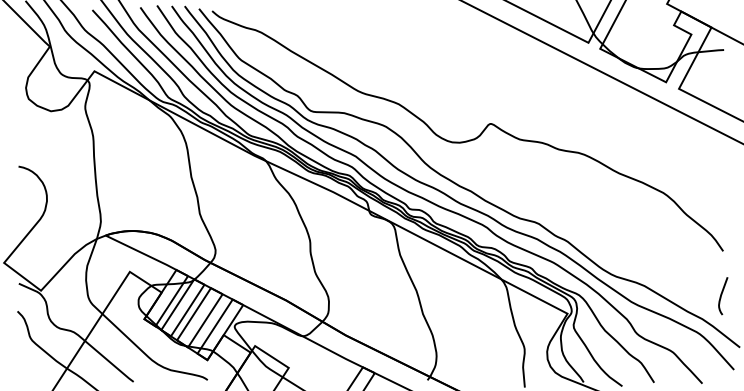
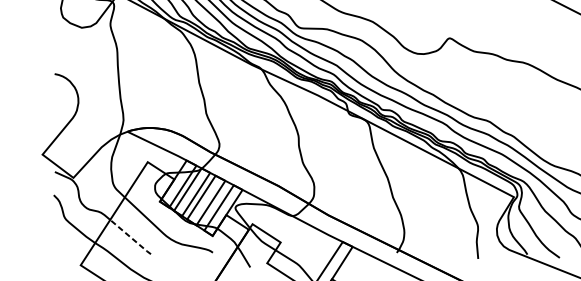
line: (109, 361) -> (130, 237), solid -> dashed

